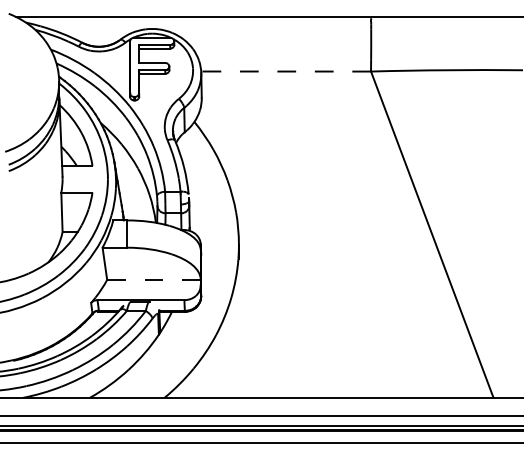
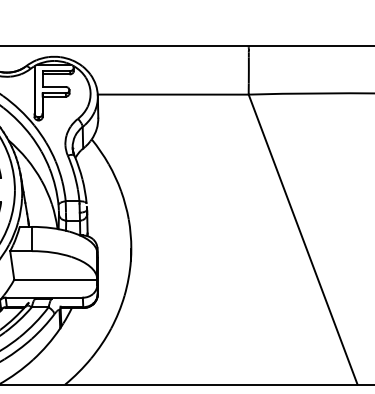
line: (286, 71) -> (173, 94), dashed -> solid
line: (153, 279) -> (55, 279), dashed -> solid

